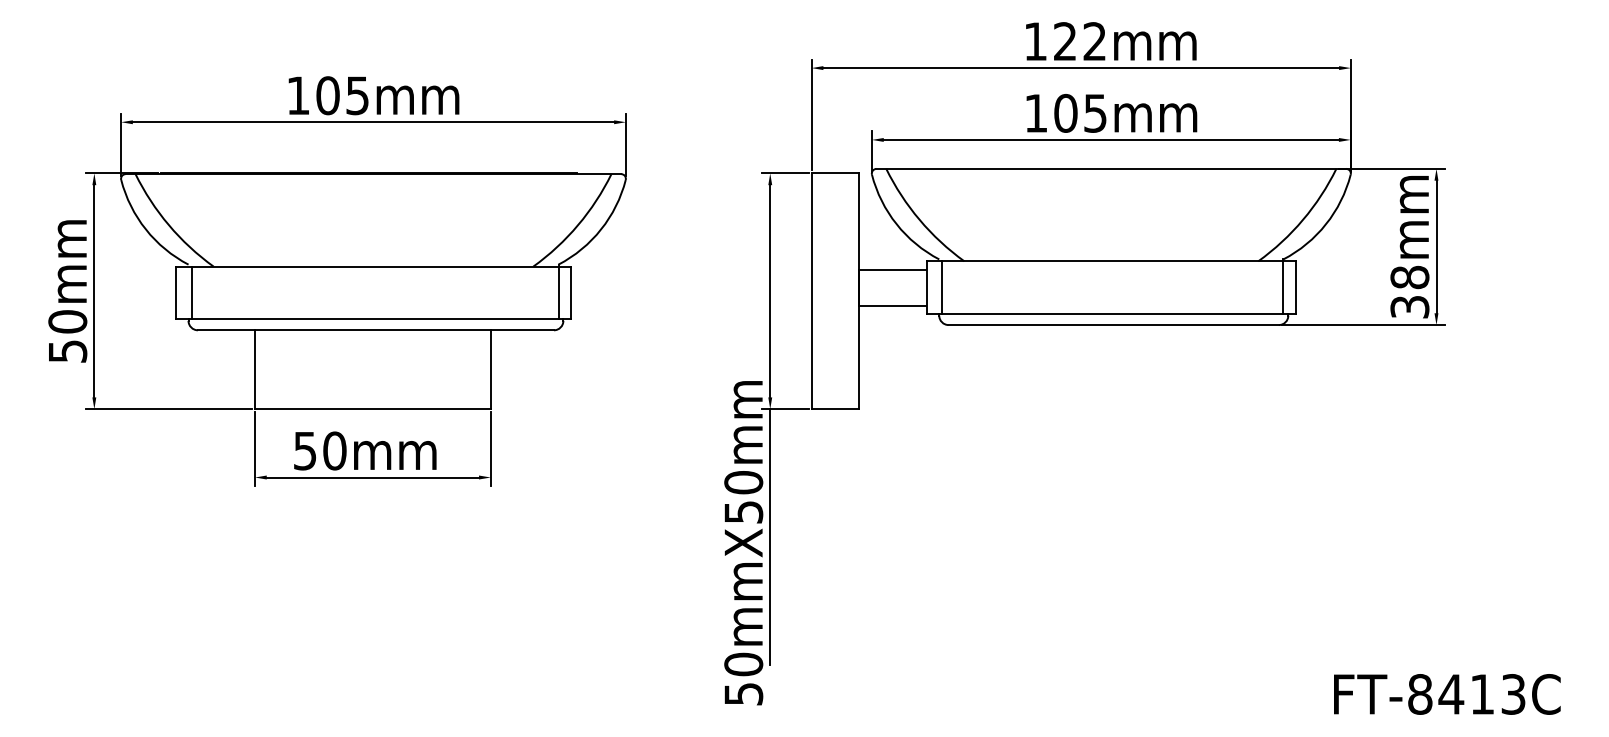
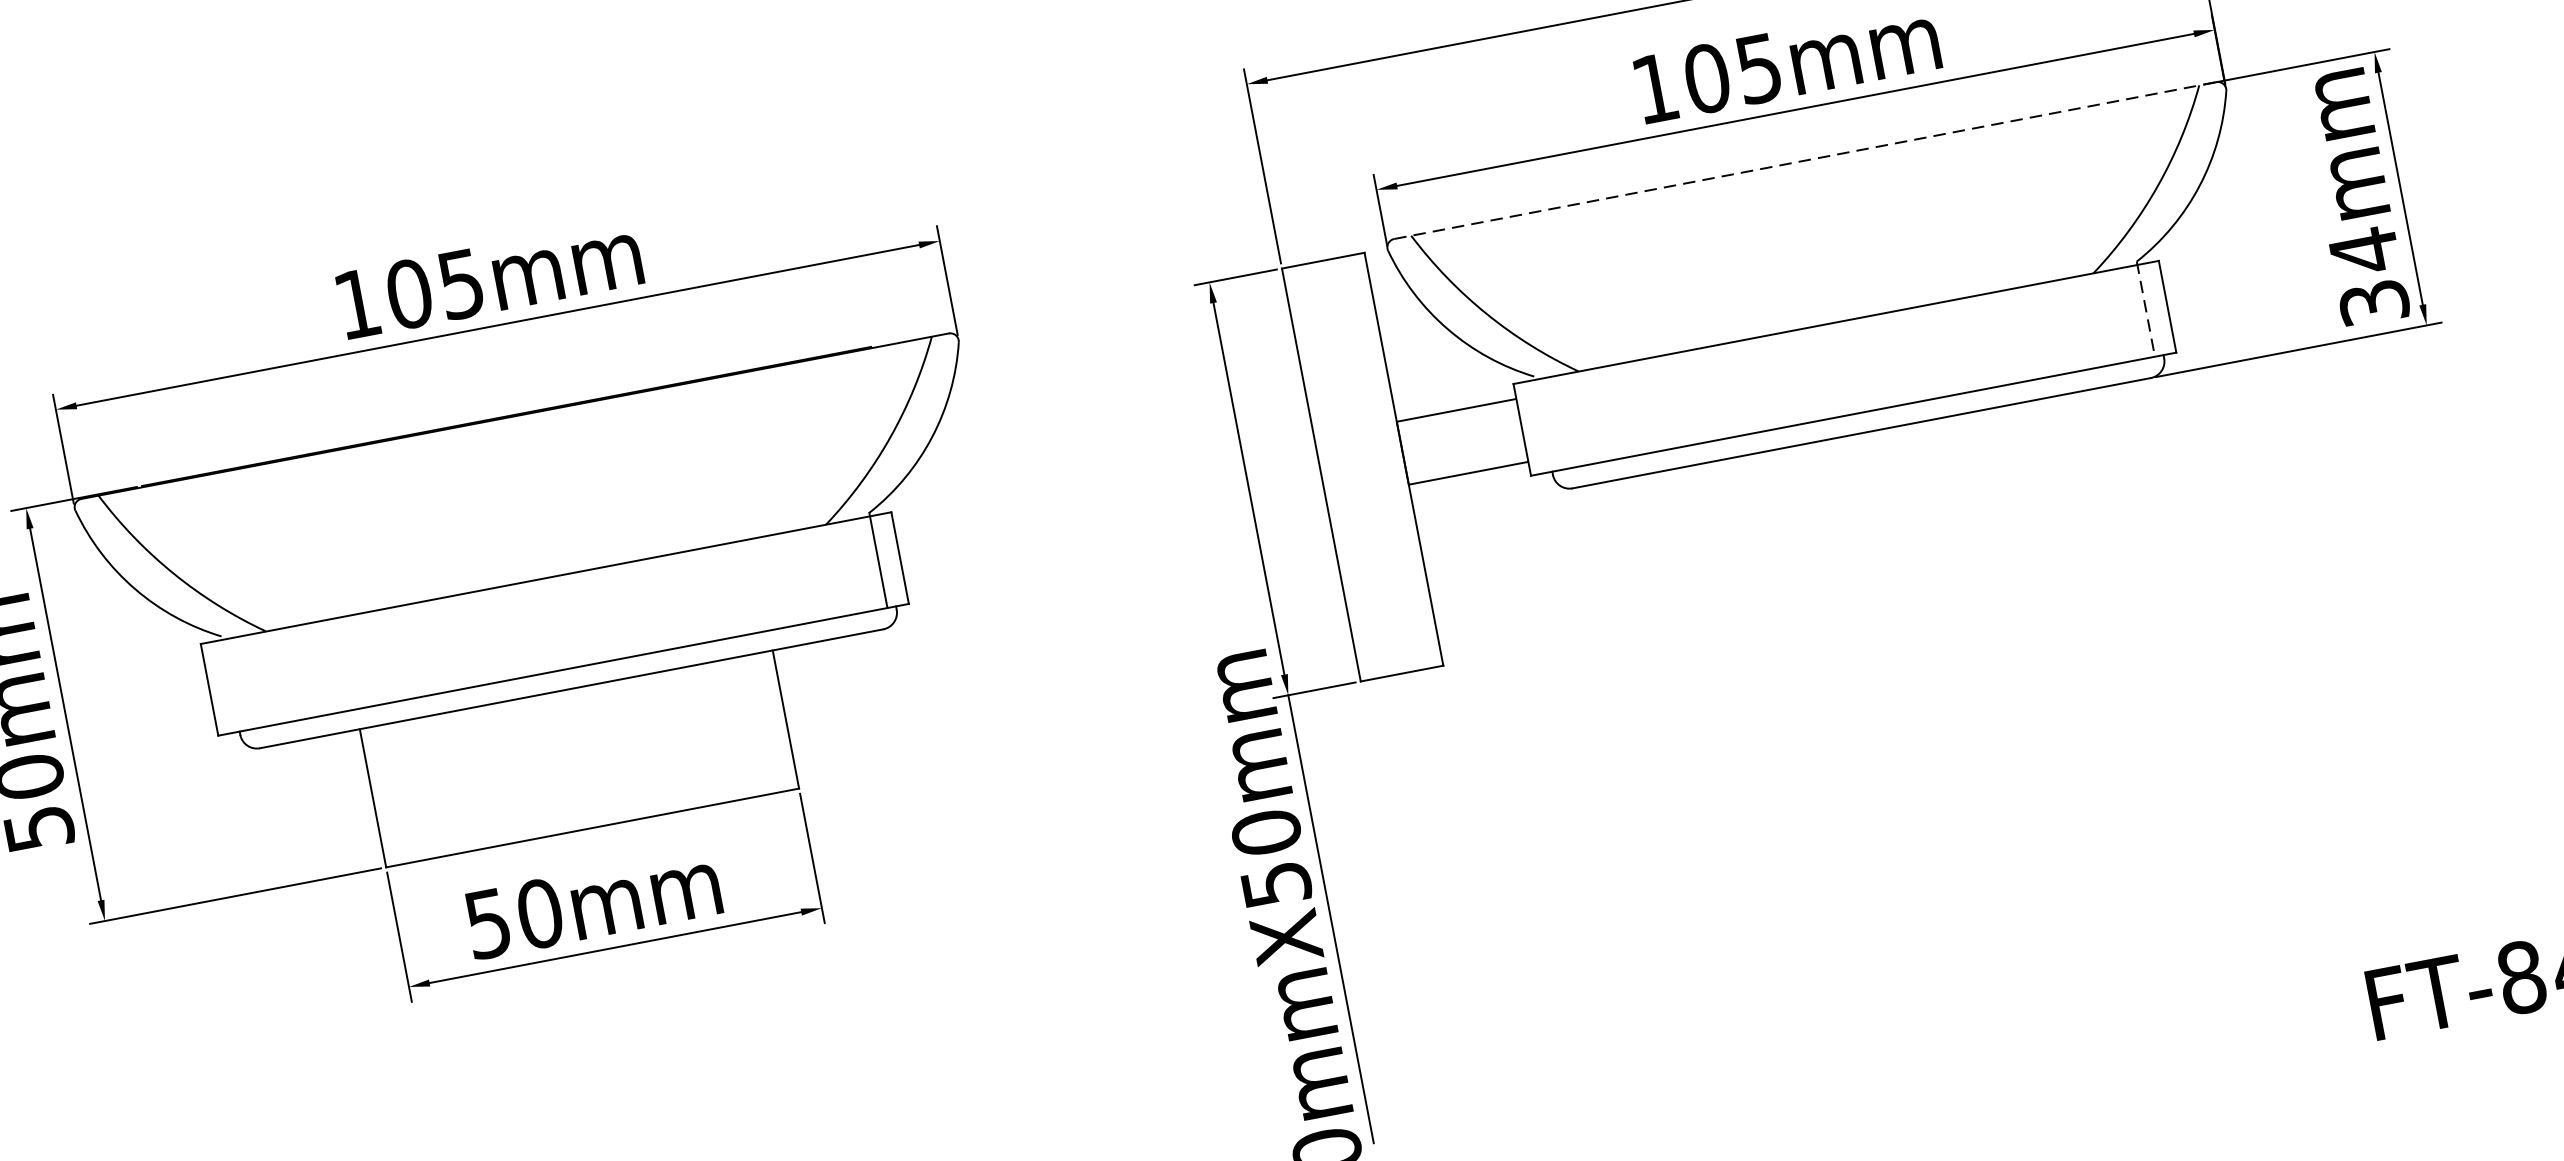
line: (1111, 168) -> (1805, 159), solid -> dashed
text: (1409, 277) -> (2363, 251), 38mm -> 34mm
line: (942, 287) -> (1549, 424), removed
line: (1283, 287) -> (2146, 310), solid -> dashed
line: (191, 292) -> (236, 684), removed

